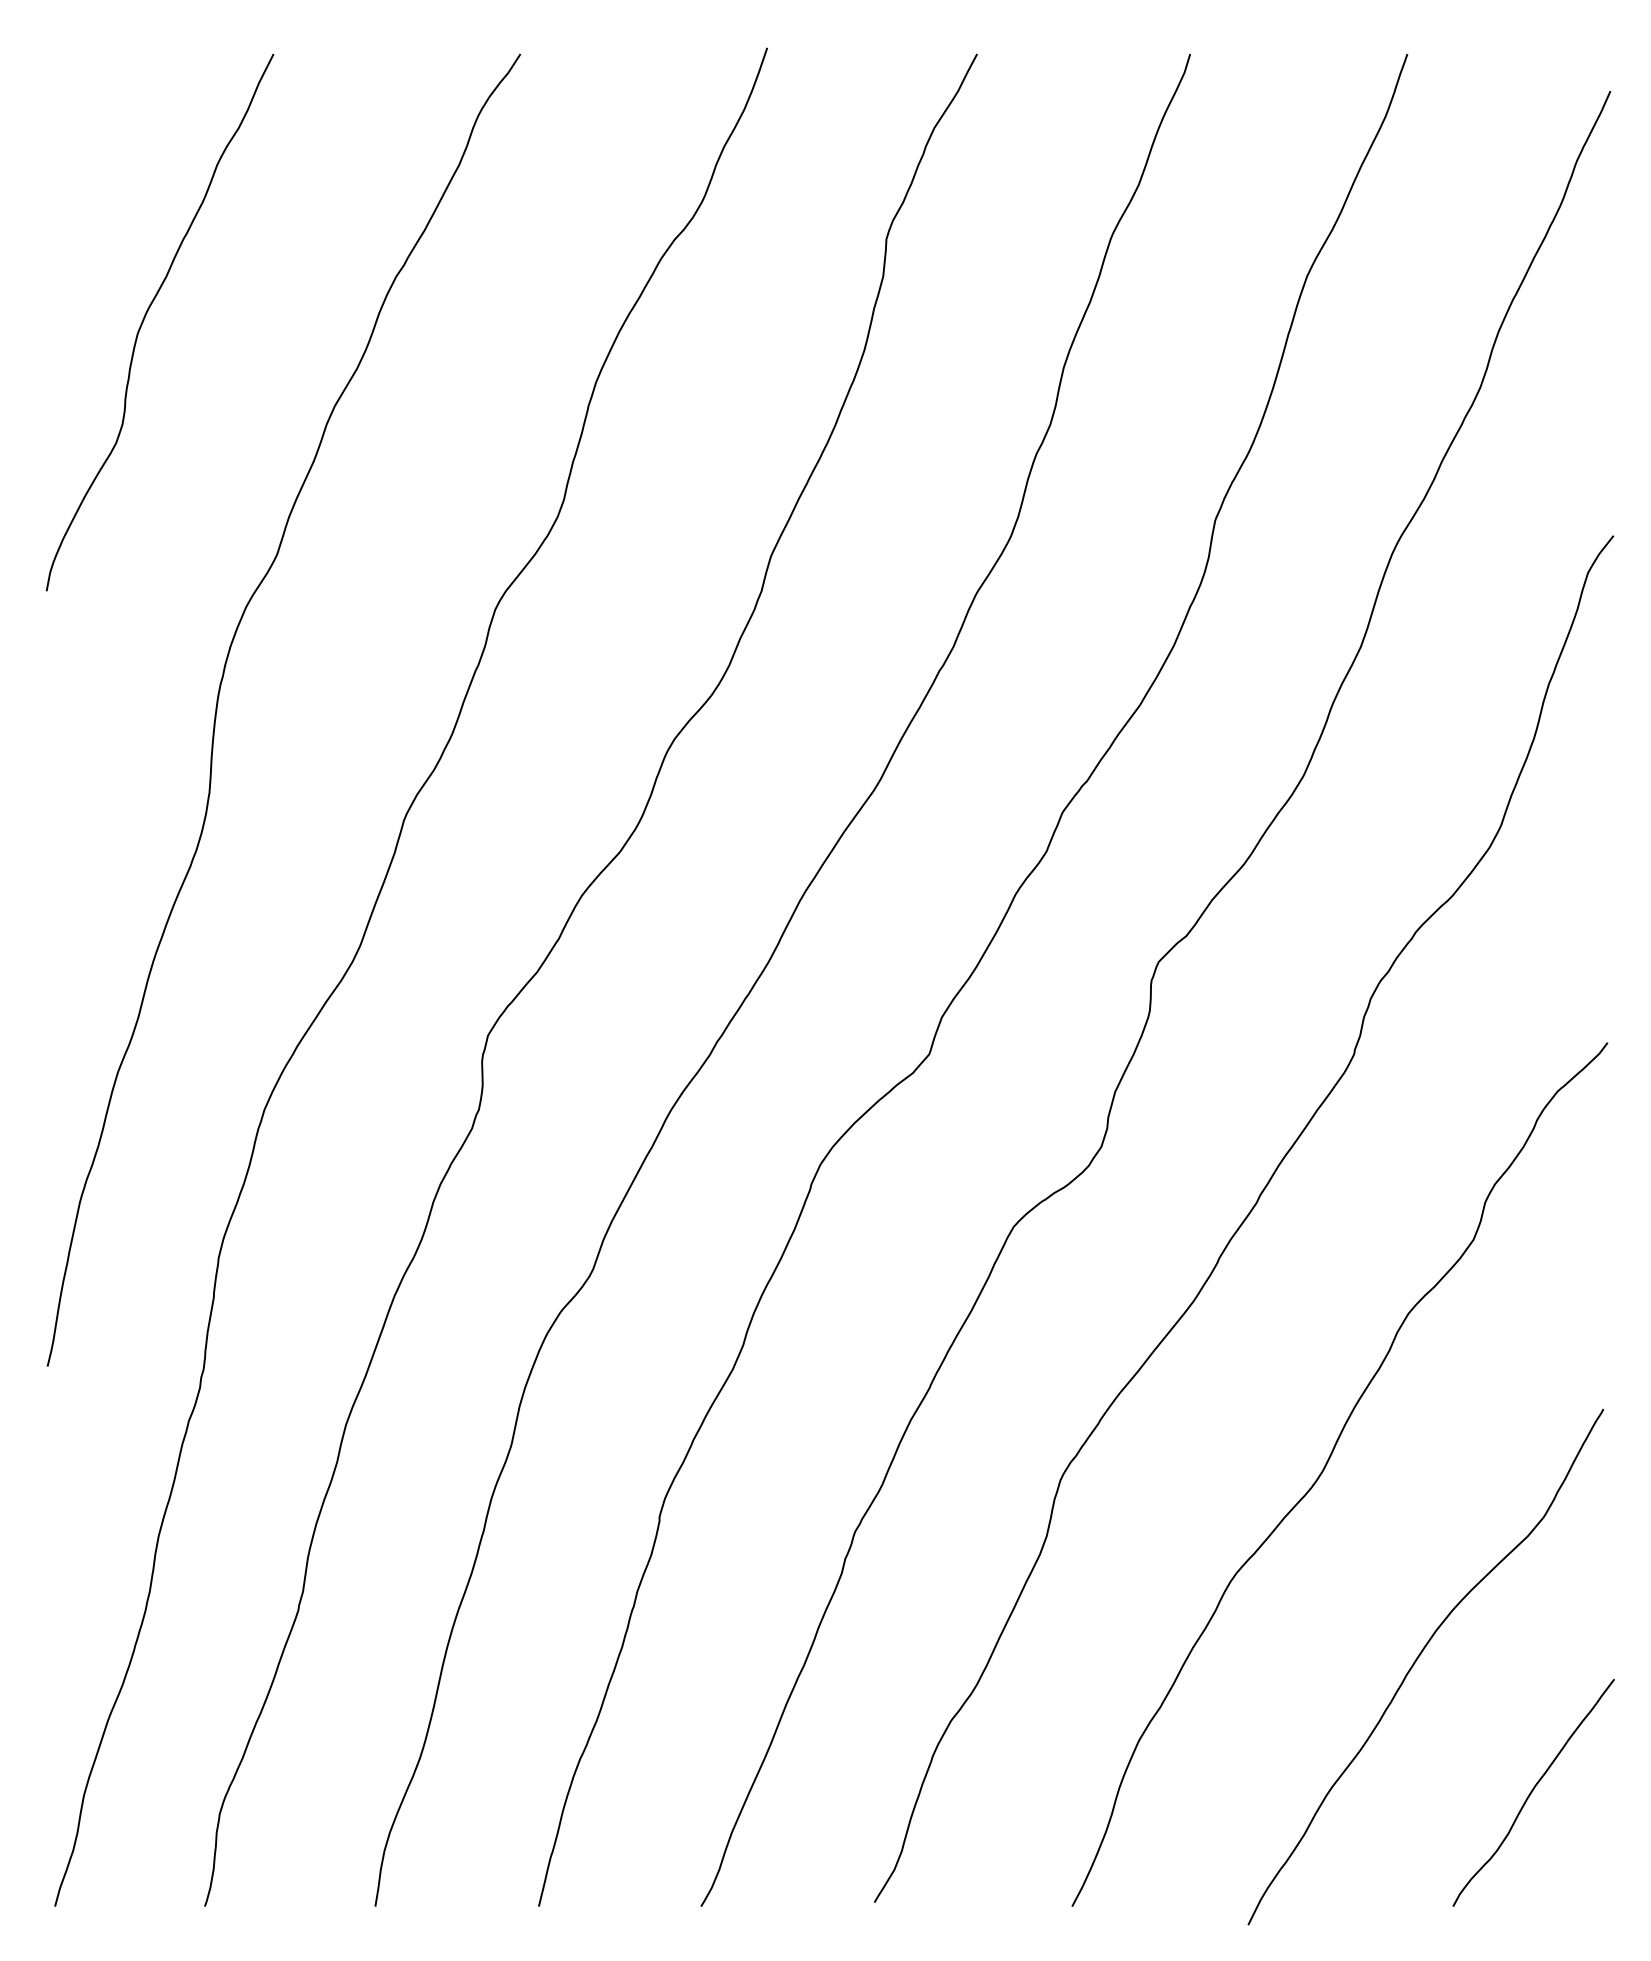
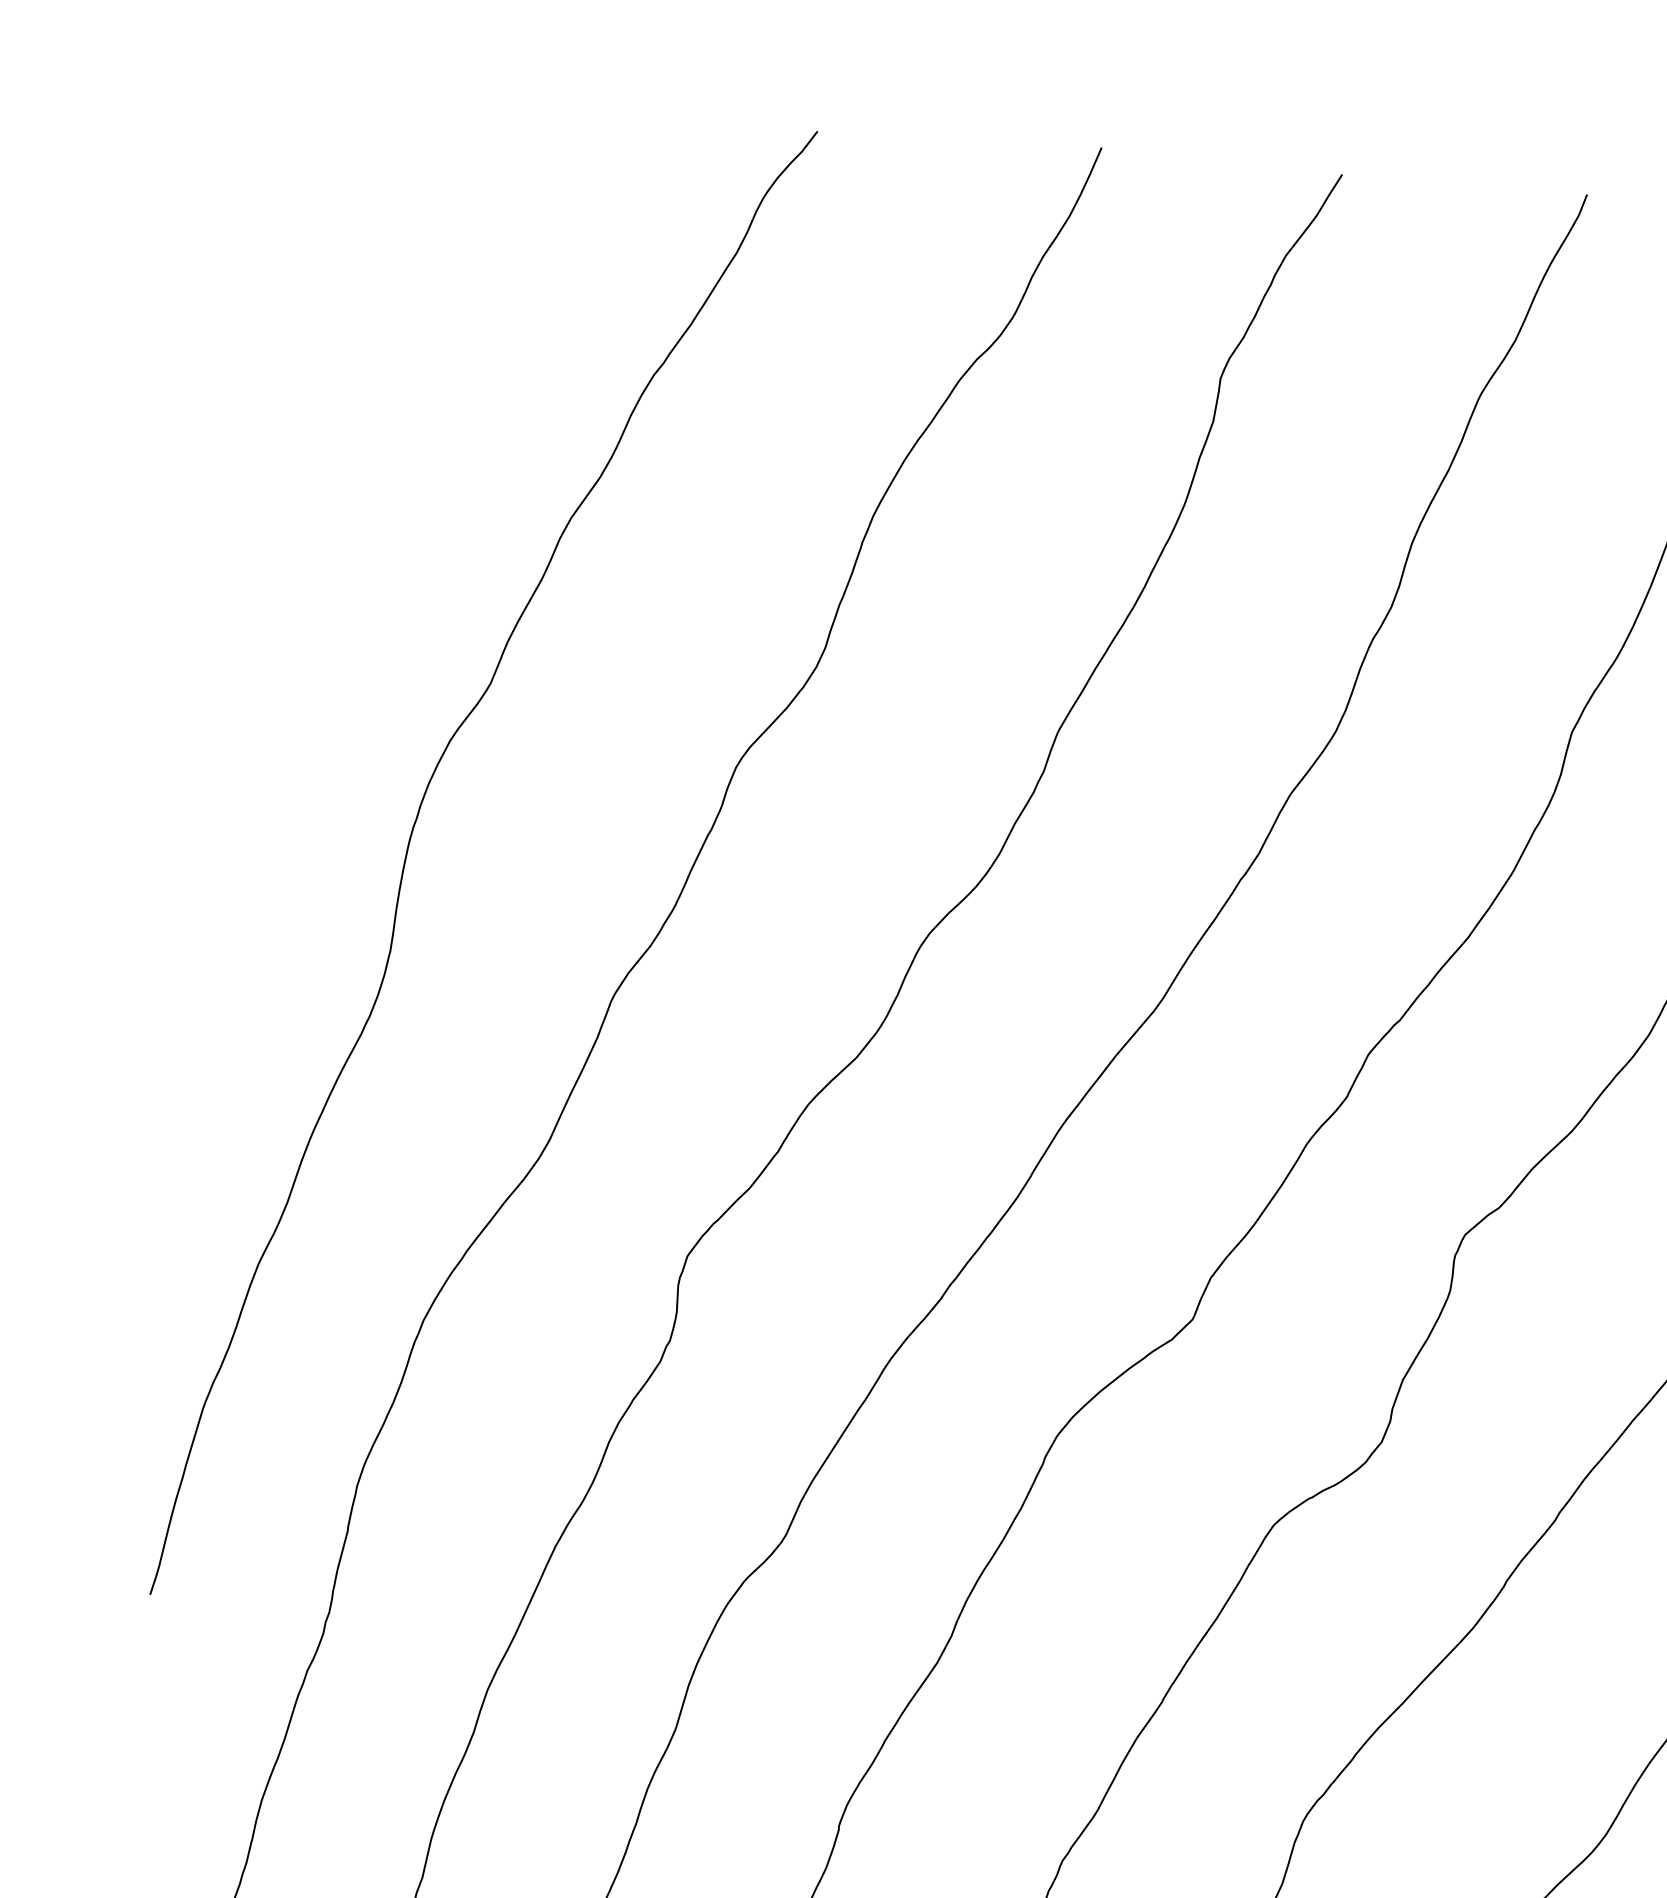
curve: (145, 318) -> (361, 399), removed

